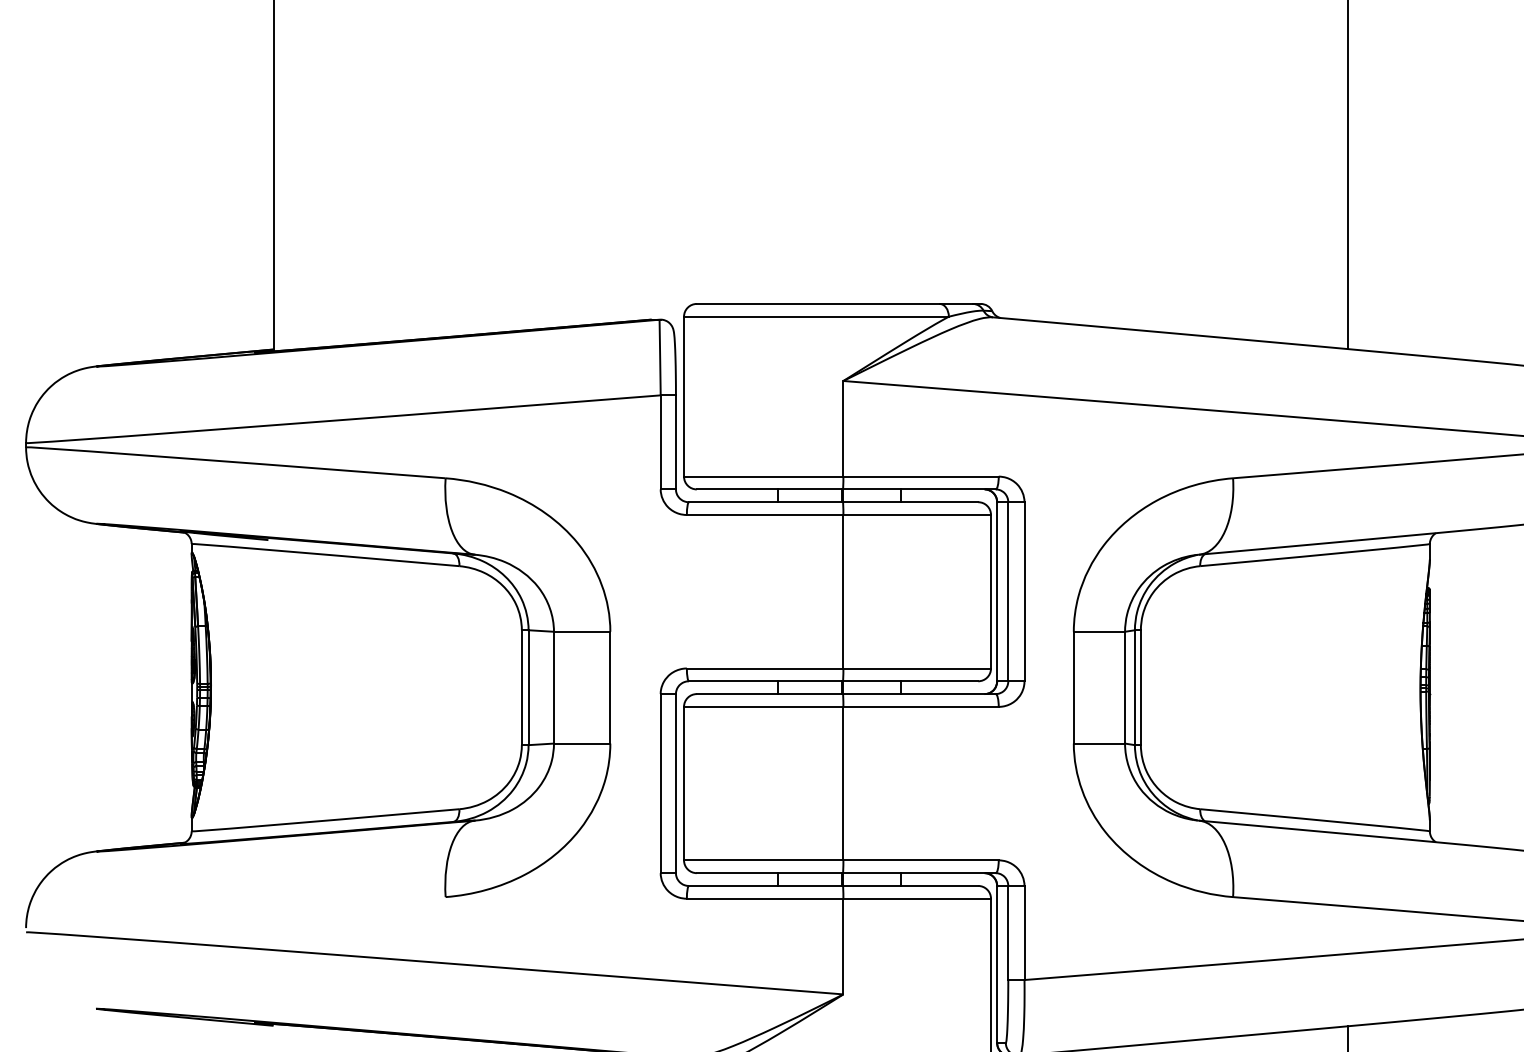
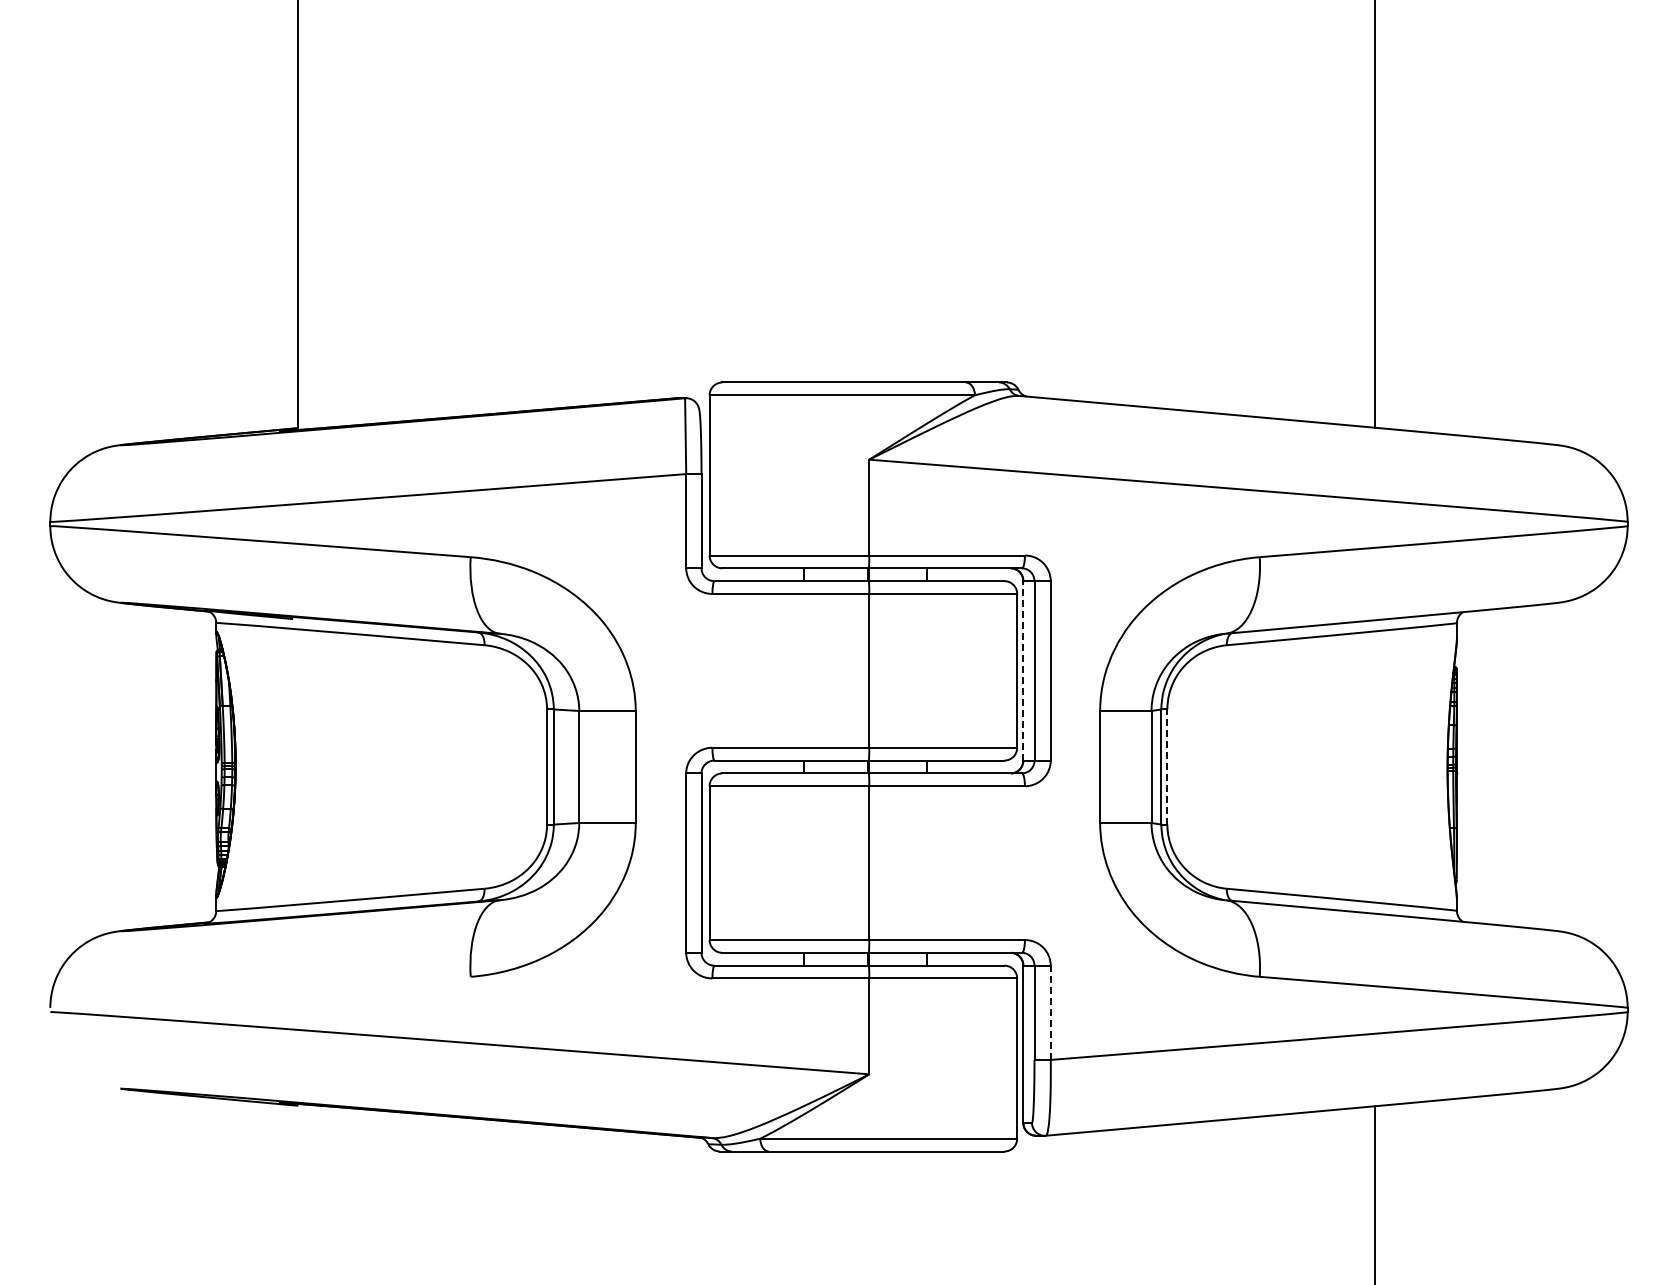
line: (997, 591) -> (1023, 670), solid -> dashed
line: (1141, 688) -> (1167, 767), solid -> dashed
line: (1024, 932) -> (1050, 1012), solid -> dashed

